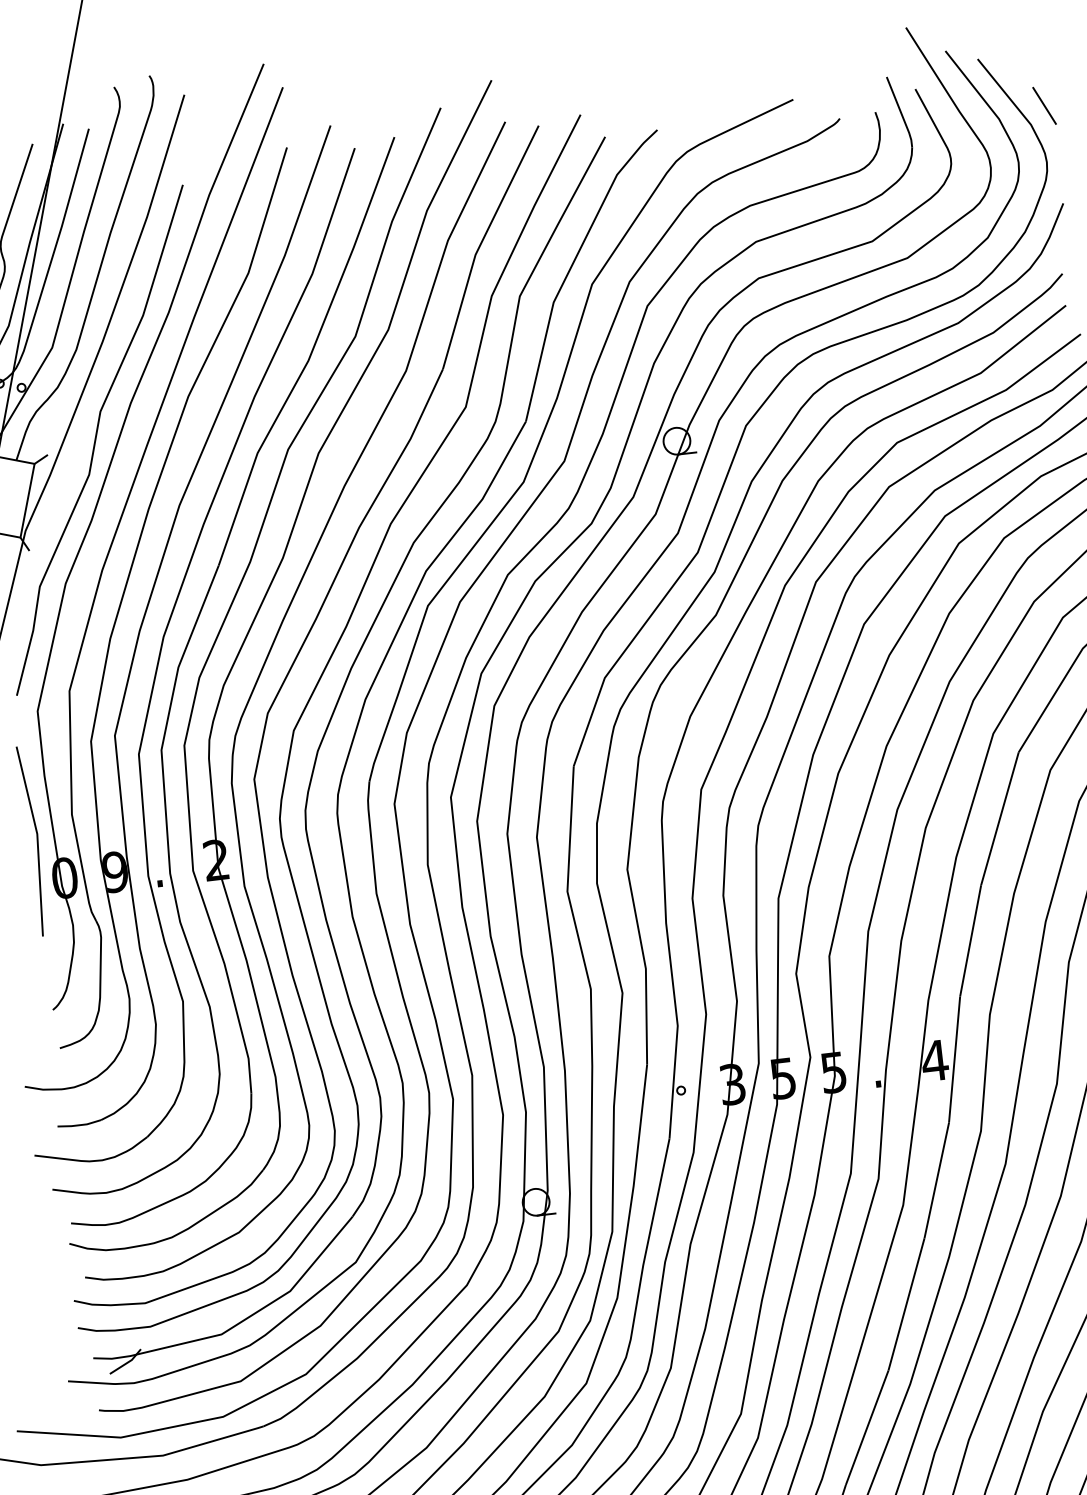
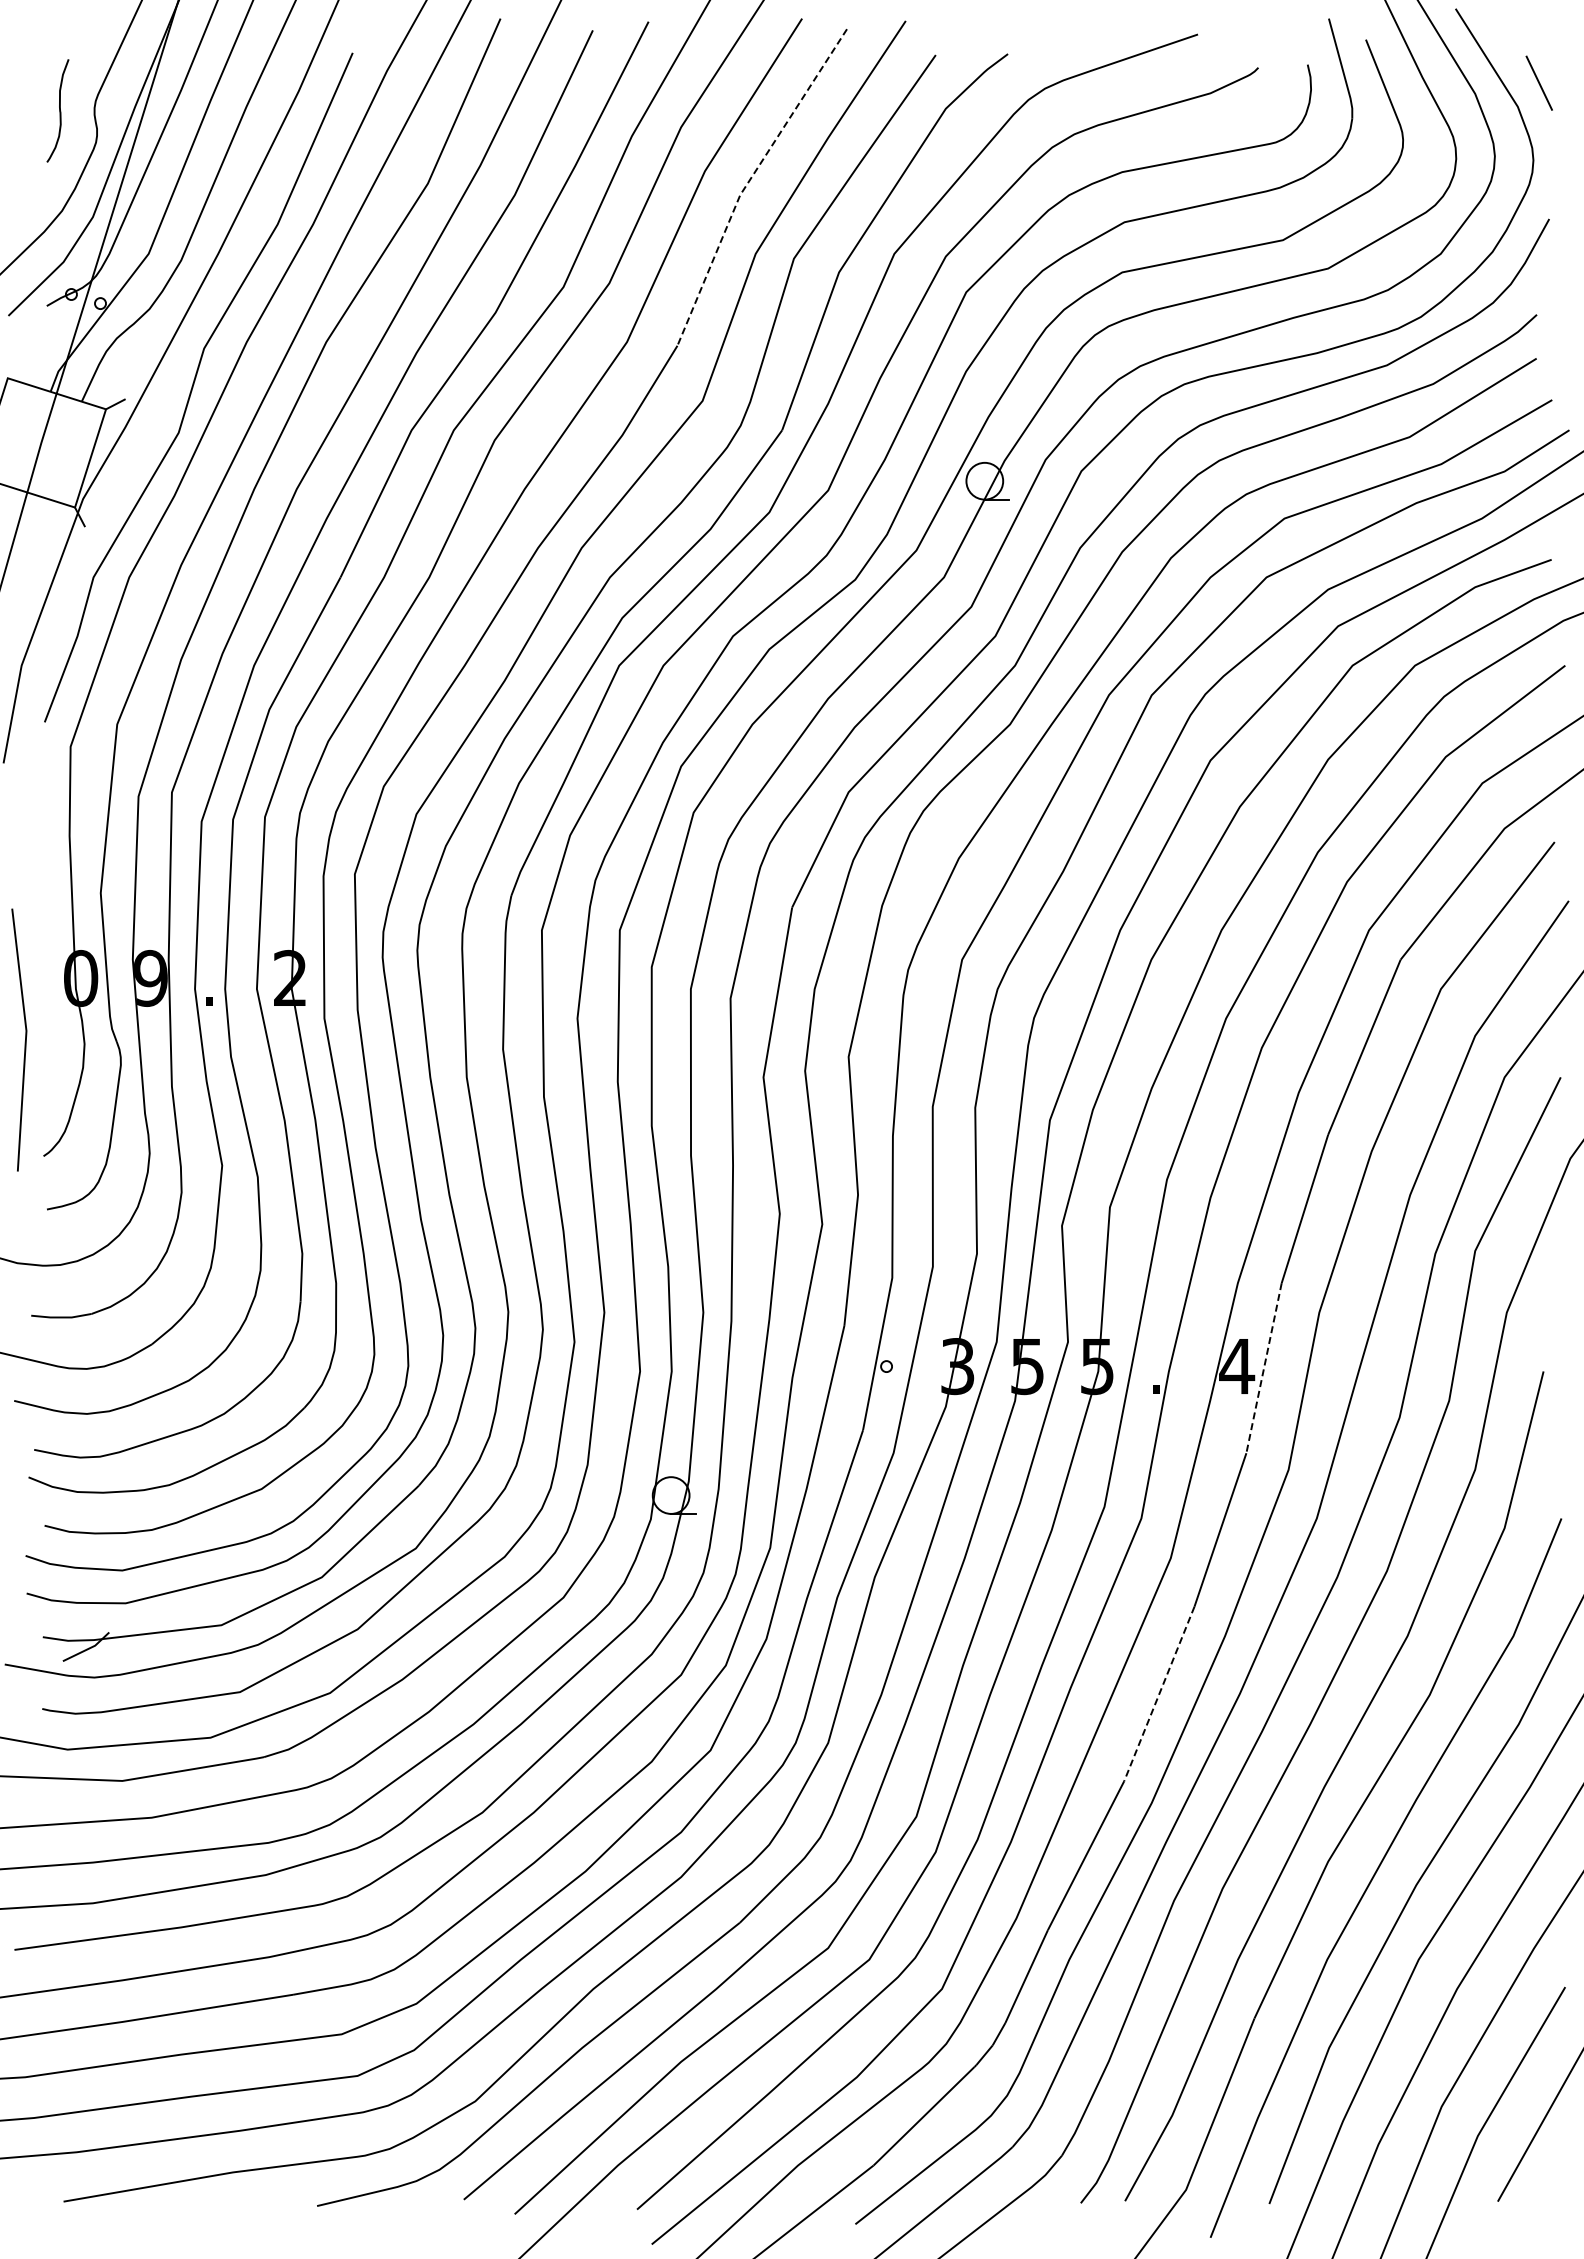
line: (480, 244) -> (748, 181), solid -> dashed
line: (36, 841) -> (24, 1041), moved
line: (954, 1059) -> (1264, 1368), solid -> dashed
line: (906, 1304) -> (1159, 1694), solid -> dashed

